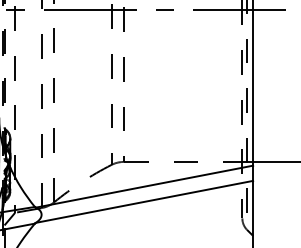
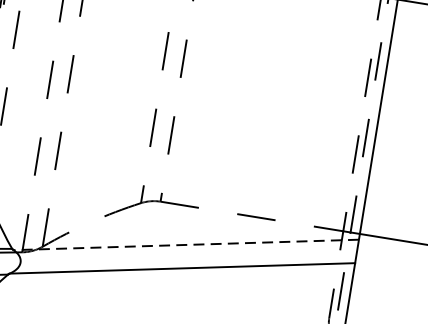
line: (144, 186) -> (186, 244), solid -> dashed

